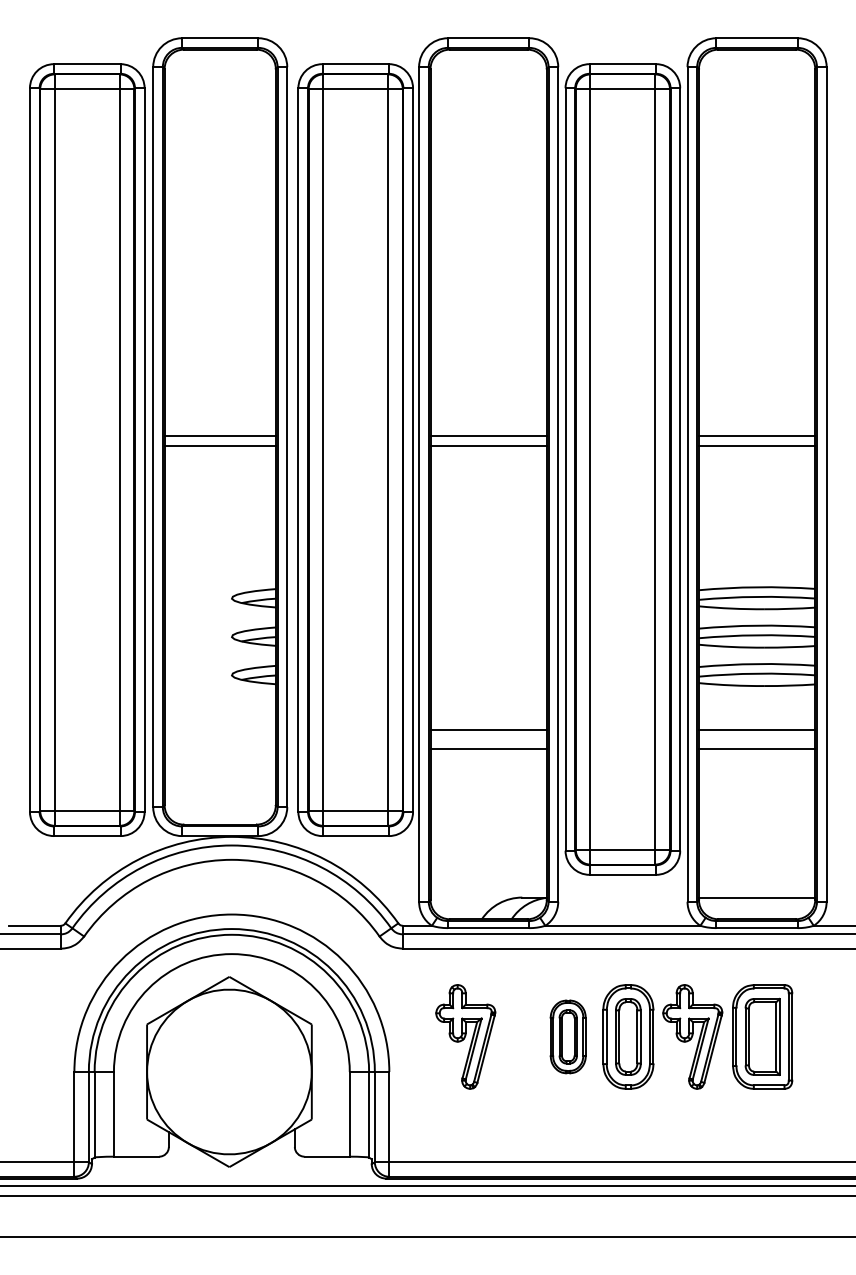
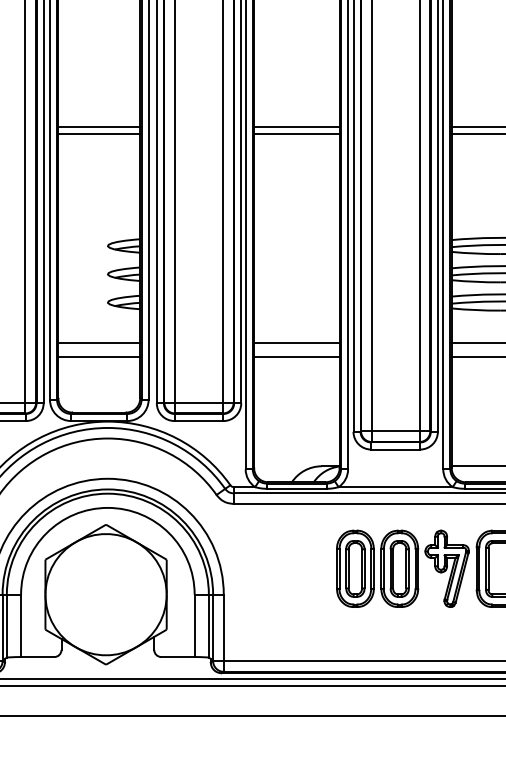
line: (219, 729) -> (98, 342), added
line: (219, 749) -> (98, 357), added
part: (465, 1036) -> (279, 568), removed
part: (568, 1036) -> (355, 568), size x1.43

